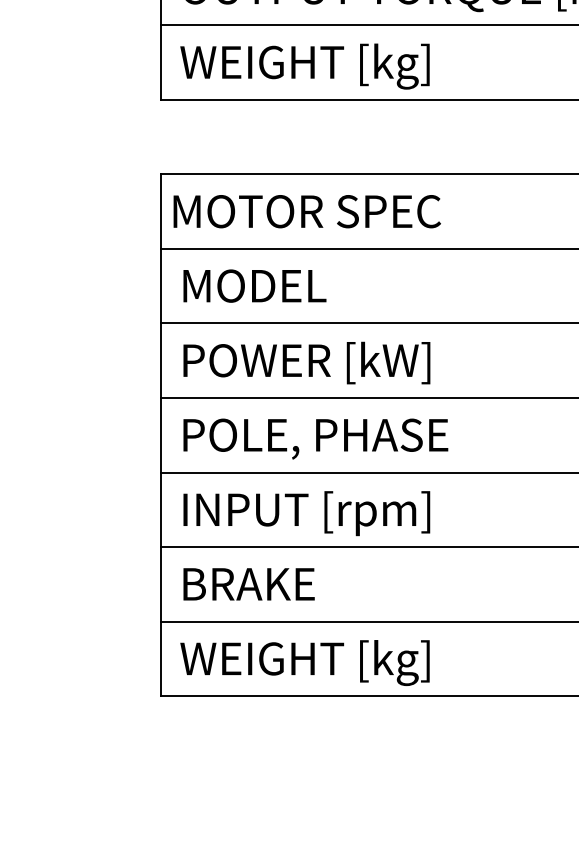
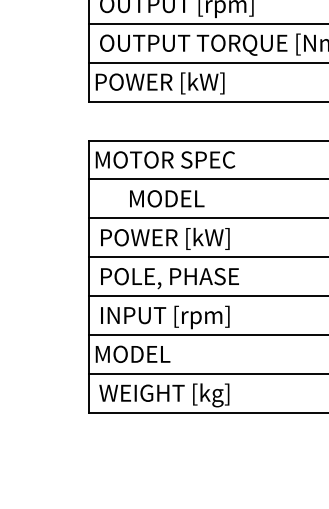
text: (301, 66) -> (162, 84), WEIGHT [kg] -> POWER [kW]
text: (255, 285) -> (167, 198), moved
text: (243, 582) -> (132, 353), BRAKE -> MODEL

